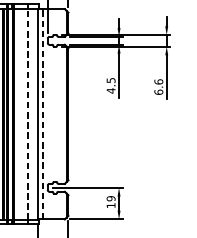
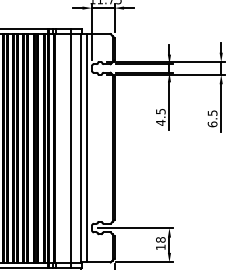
text: (158, 81) -> (212, 112), 6.6 -> 6.5
line: (43, 113) -> (87, 147), dashed -> solid
line: (27, 114) -> (70, 148), dashed -> solid
text: (110, 198) -> (160, 239), 19 -> 18

